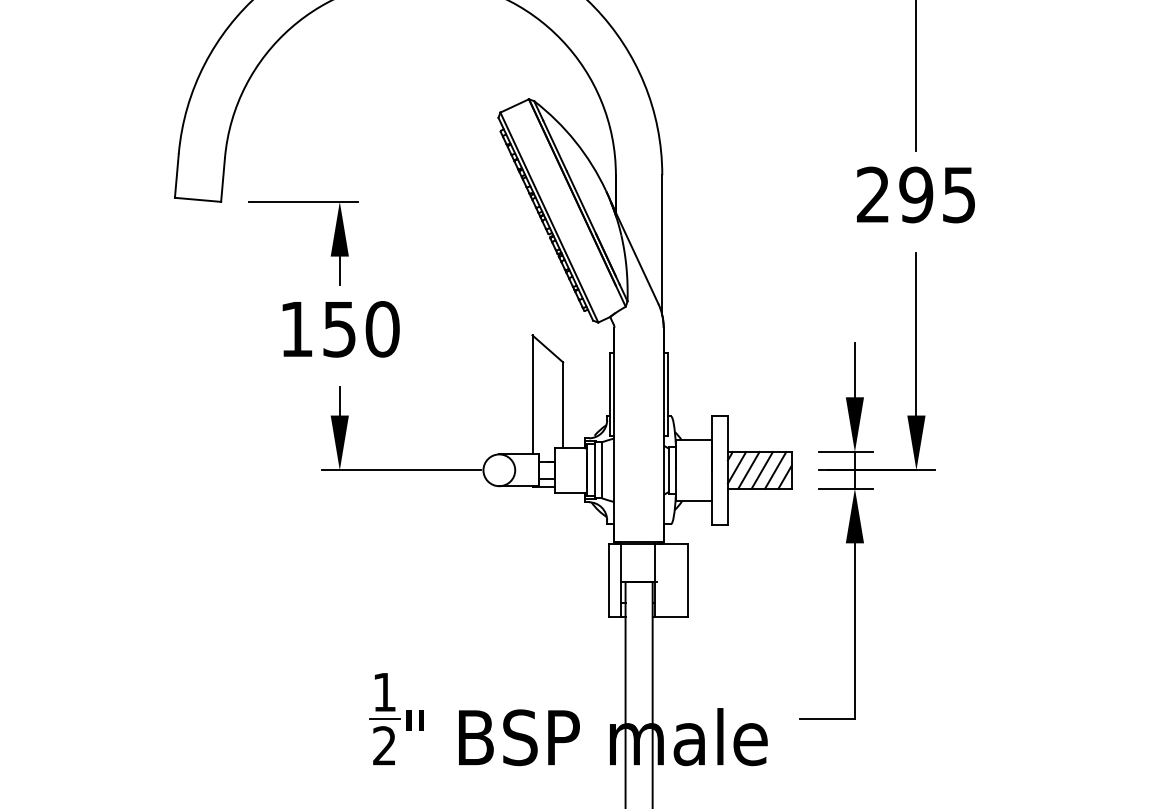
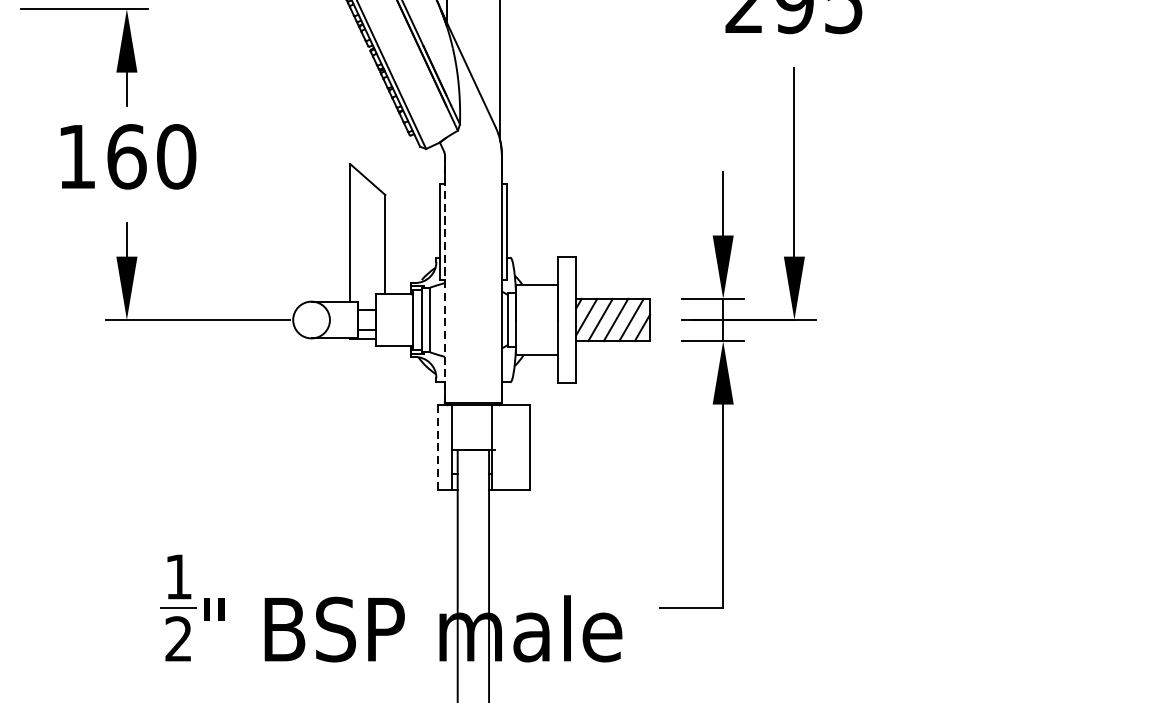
text: (339, 329) -> (126, 157), 150 -> 160
line: (614, 434) -> (444, 278), solid -> dashed
line: (608, 580) -> (437, 447), solid -> dashed

